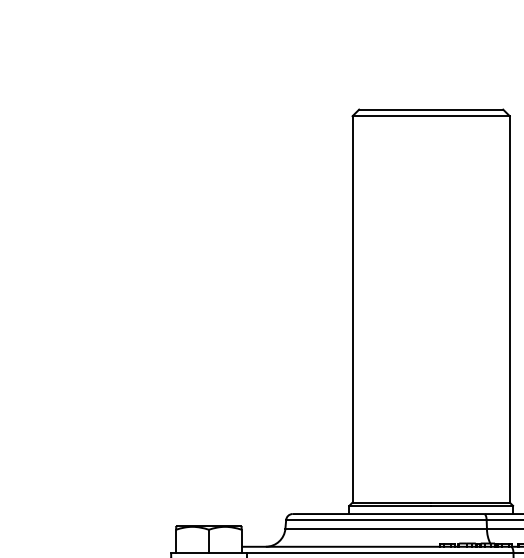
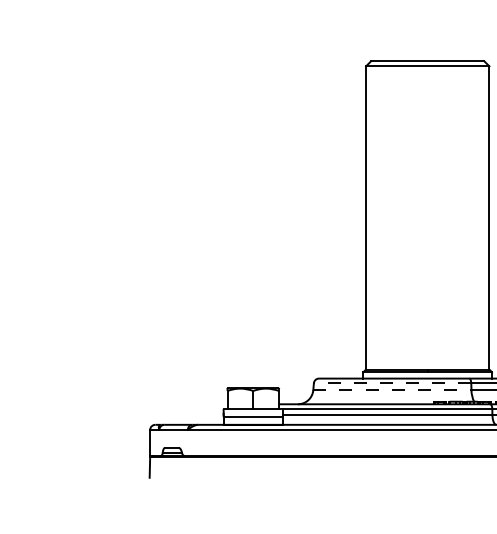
line: (386, 520) -> (392, 383), solid -> dashed
line: (386, 529) -> (392, 390), solid -> dashed

